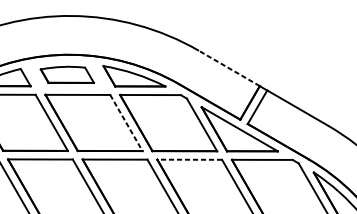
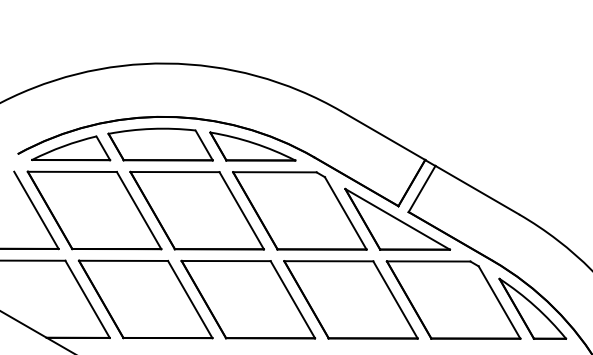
line: (228, 68) -> (382, 135), dashed -> solid
part: (67, 74) -> (160, 144), size x1.43
line: (126, 123) -> (241, 211), dashed -> solid
line: (189, 159) -> (328, 261), dashed -> solid

